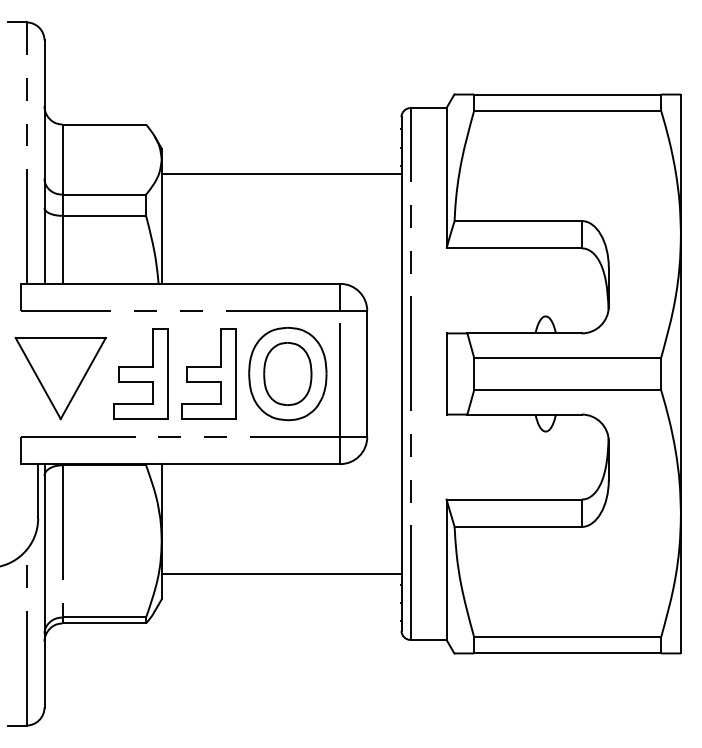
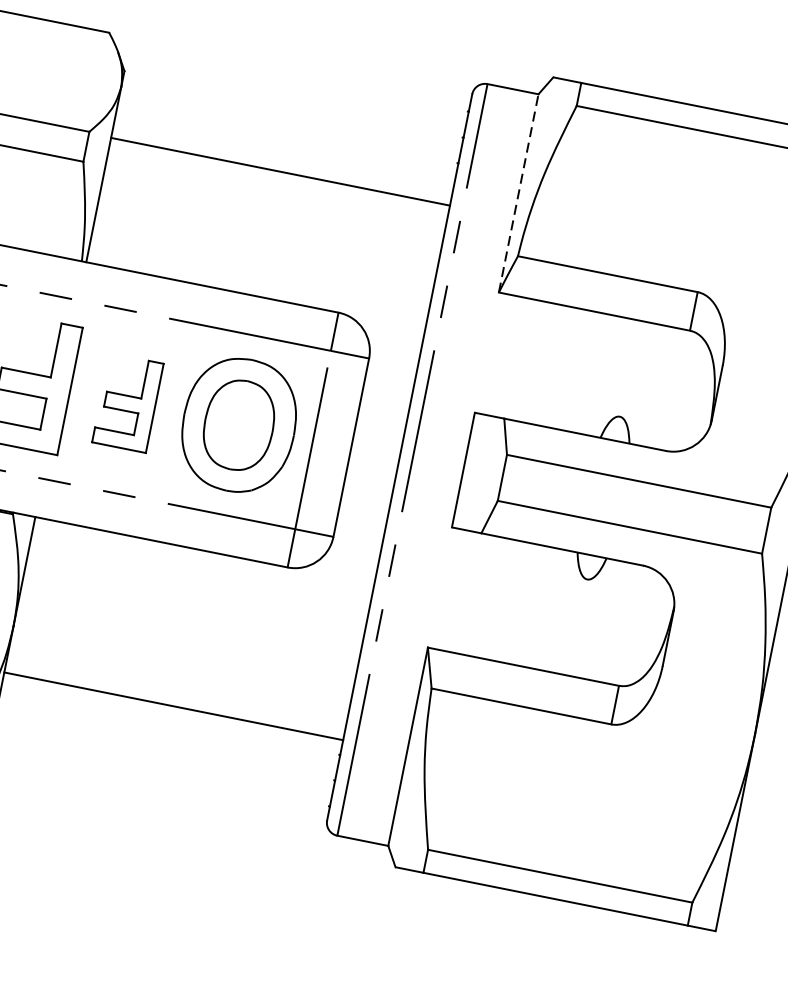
line: (281, 173) -> (280, 171), moved
line: (446, 177) -> (518, 192), solid -> dashed
part: (208, 373) -> (127, 402), size x0.7

